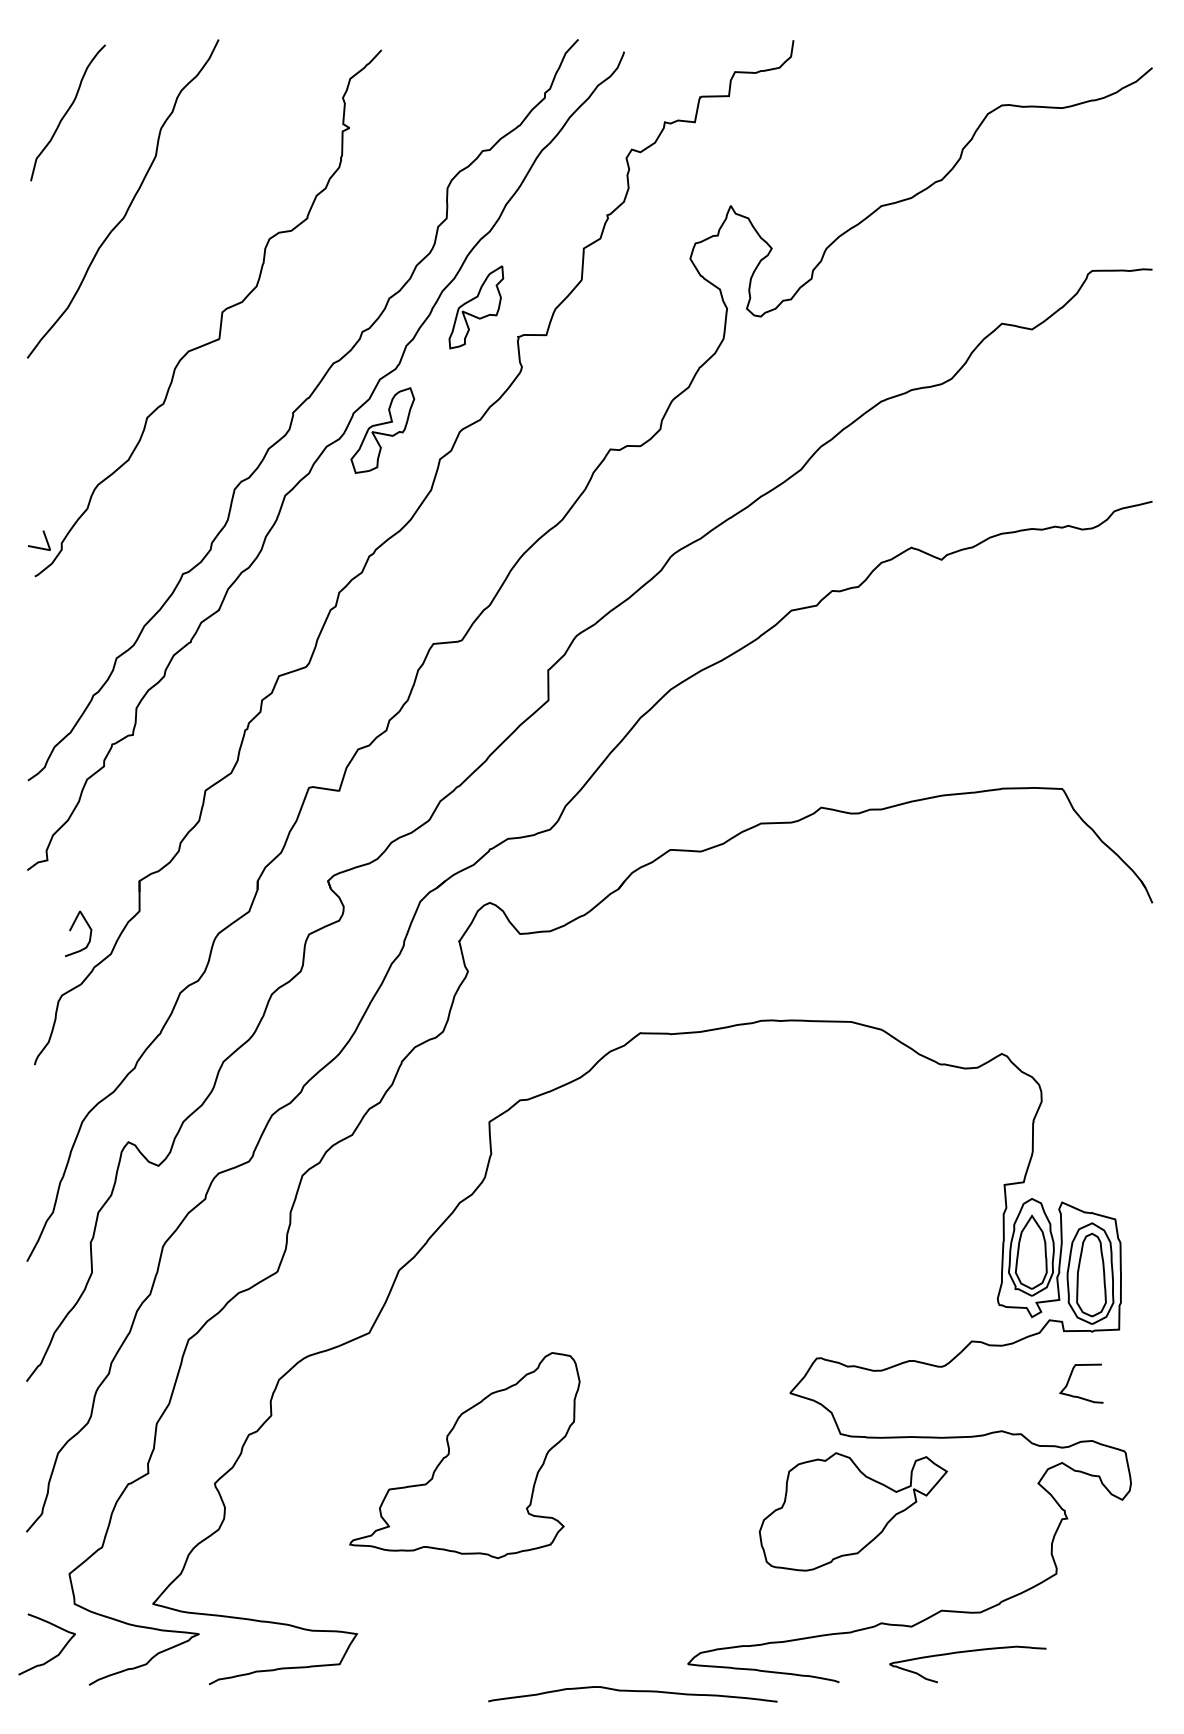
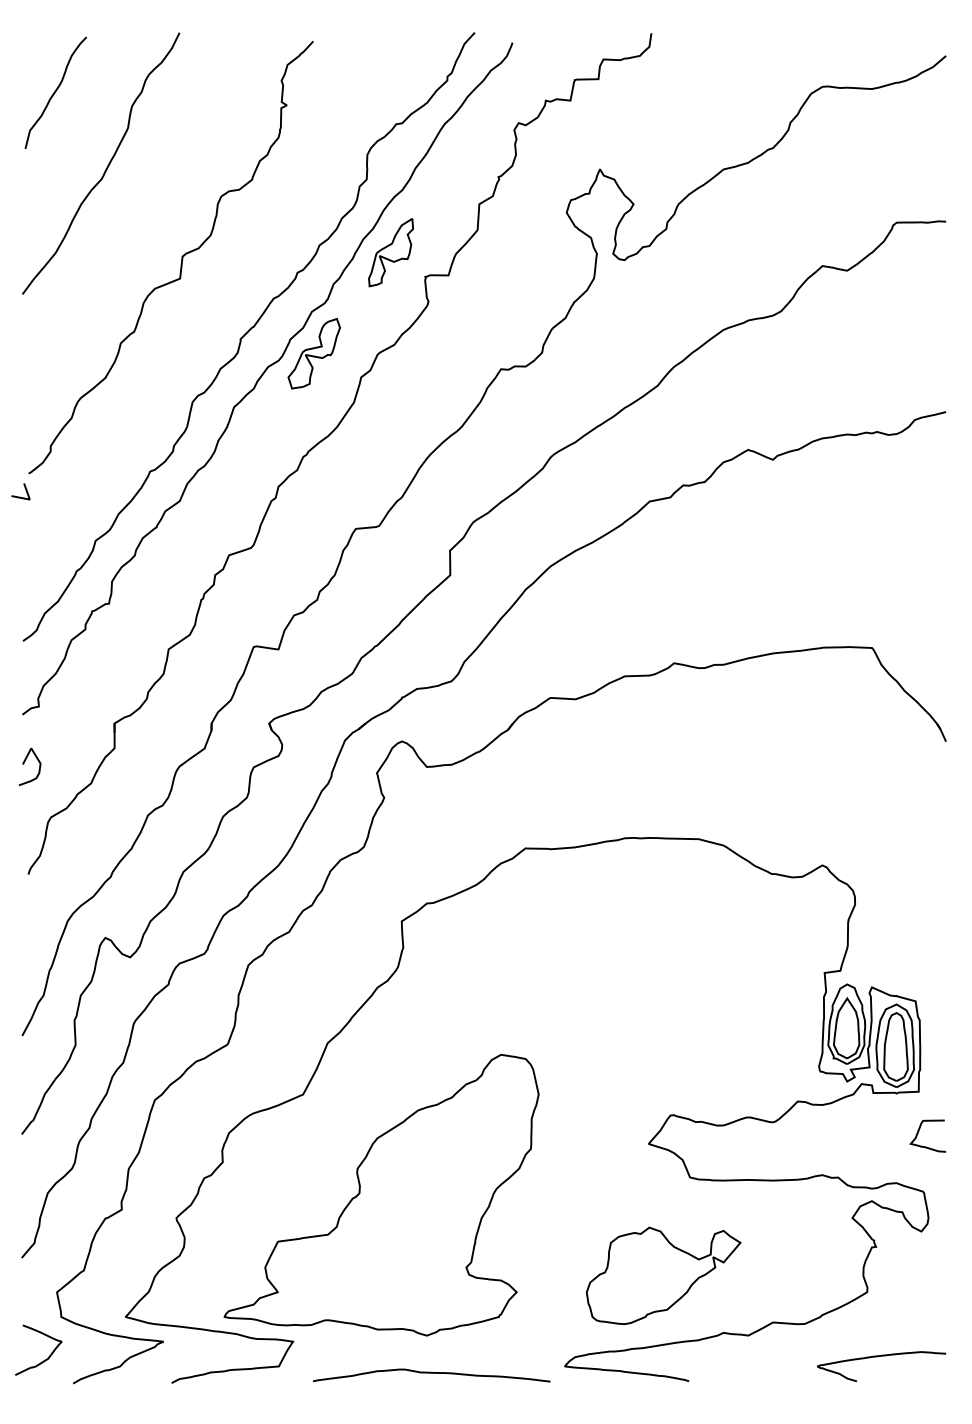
line: (37, 546) -> (19, 496), moved
curve: (71, 930) -> (24, 764), moved
curve: (1070, 1378) -> (919, 1131), moved
part: (464, 1455) -> (381, 1195), size x1.67
part: (853, 1511) -> (663, 1275), moved
curve: (967, 1652) -> (881, 1356), moved
curve: (632, 1691) -> (431, 1373), moved

